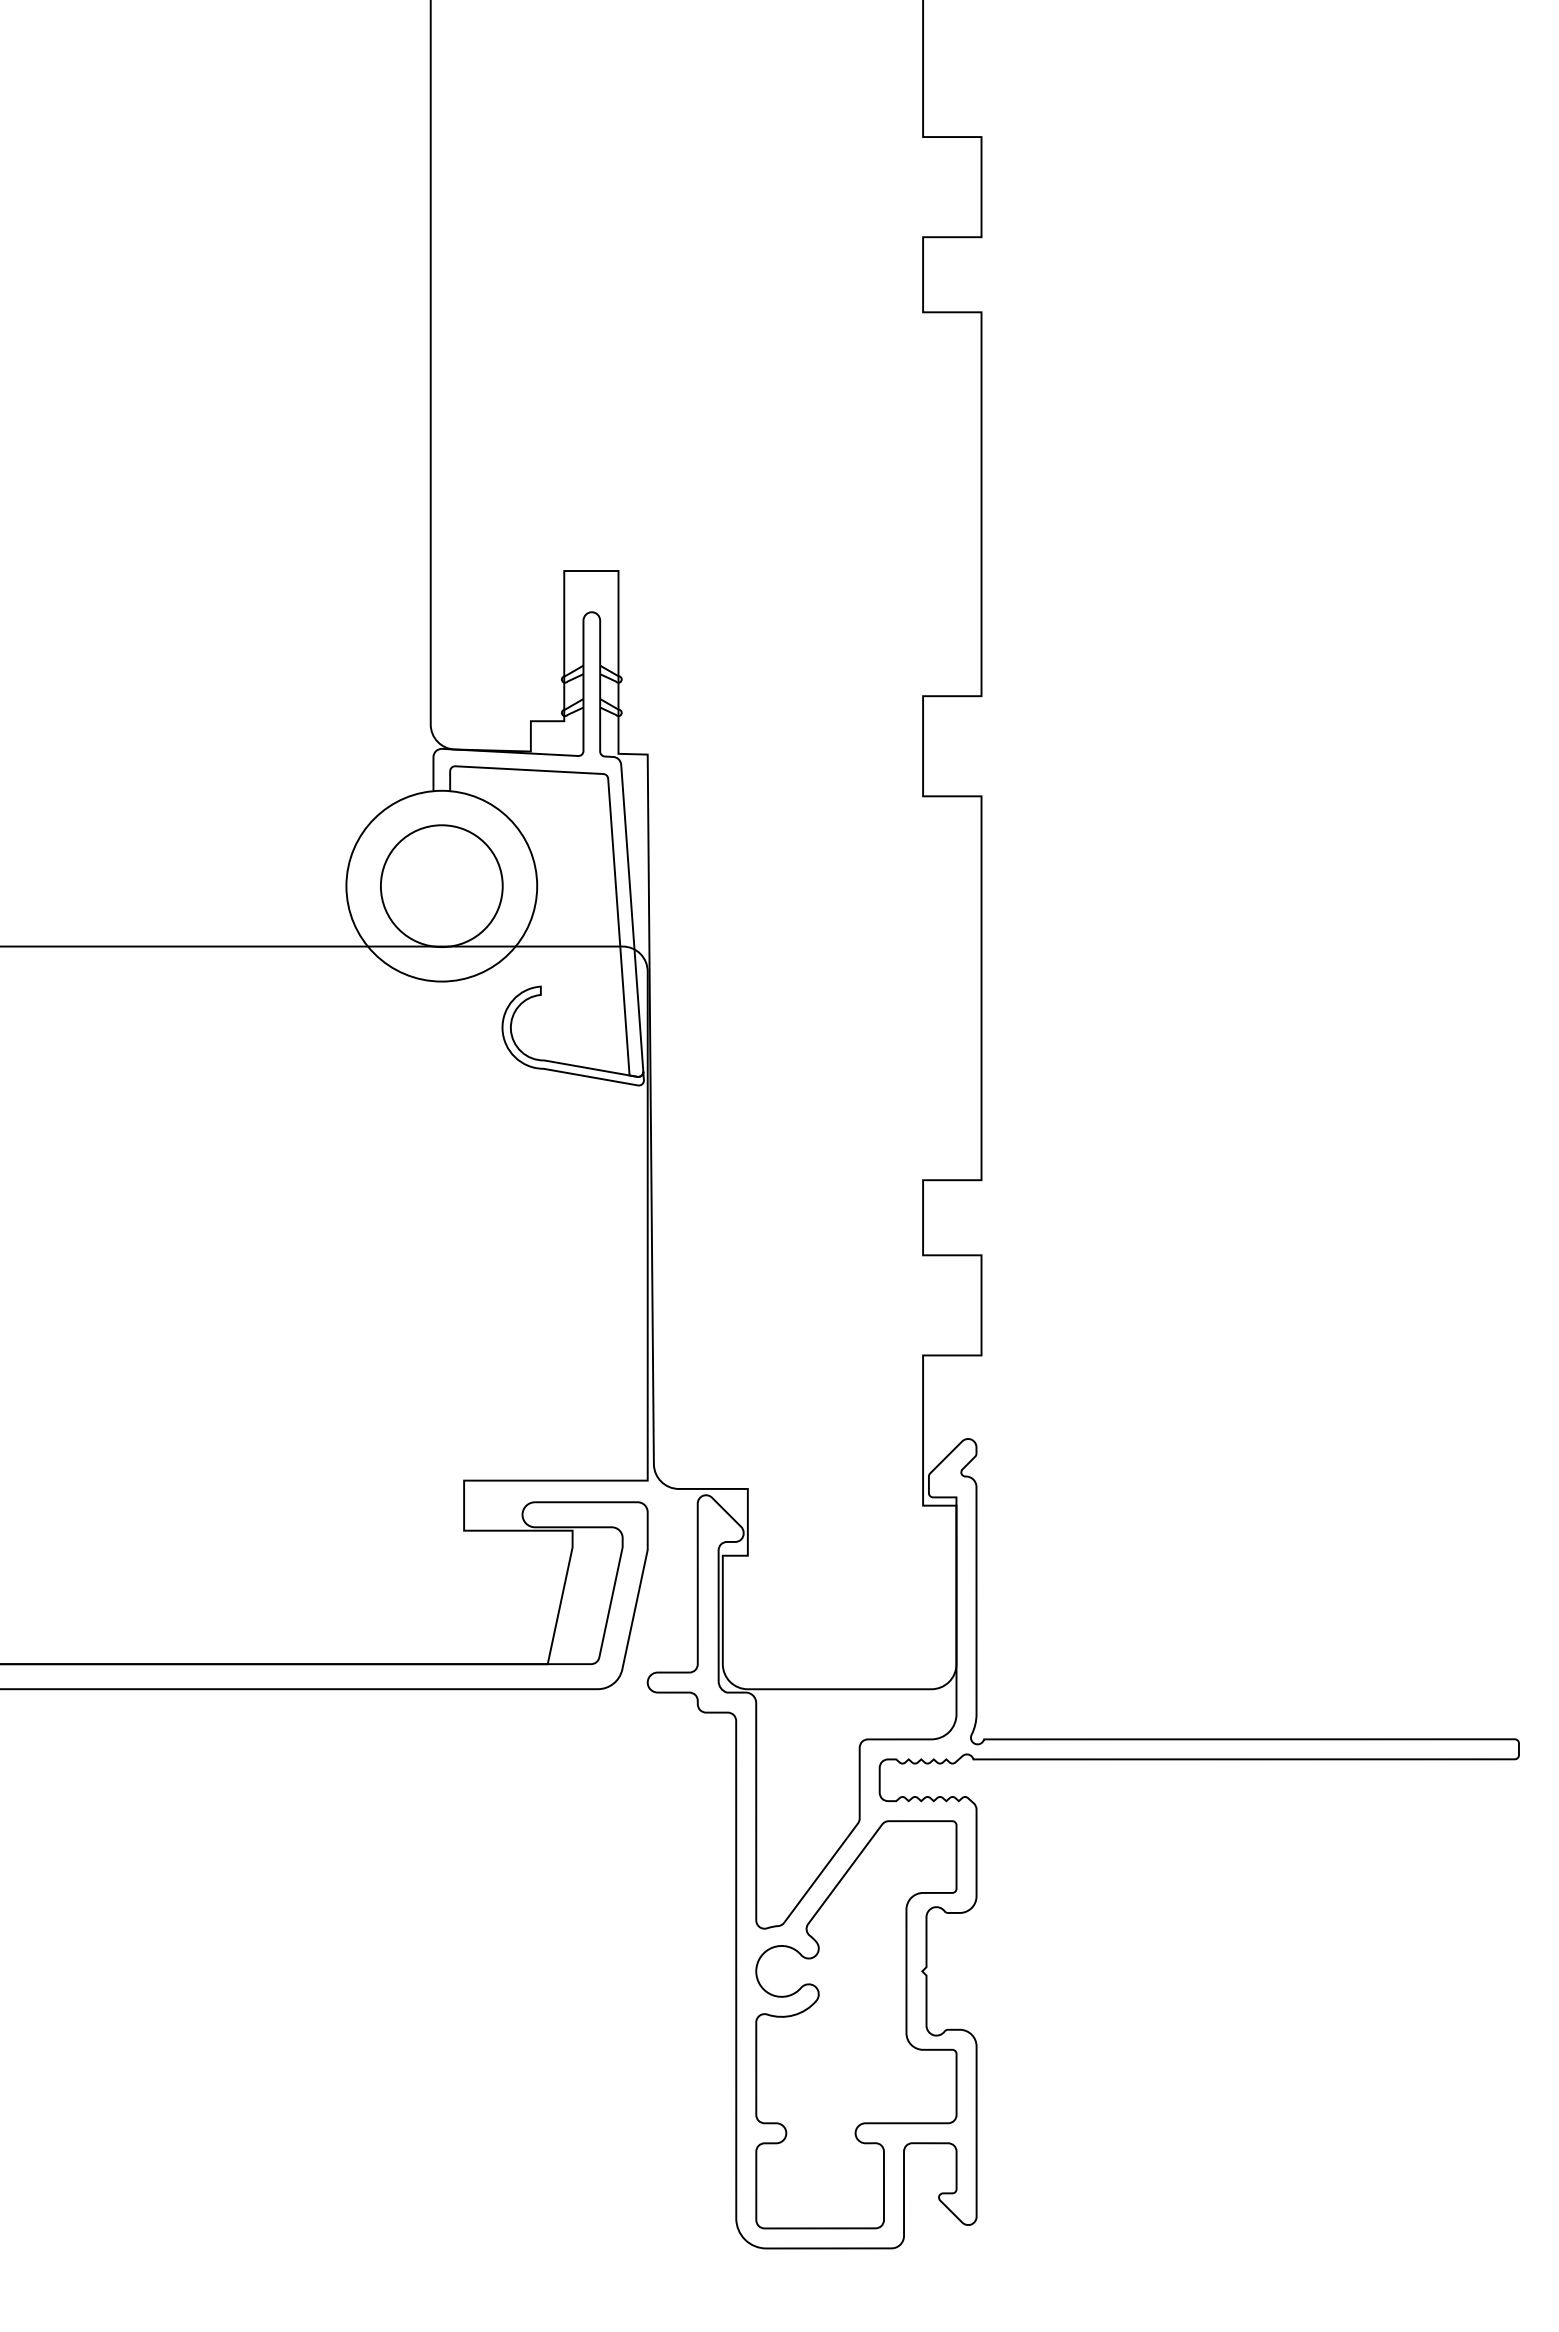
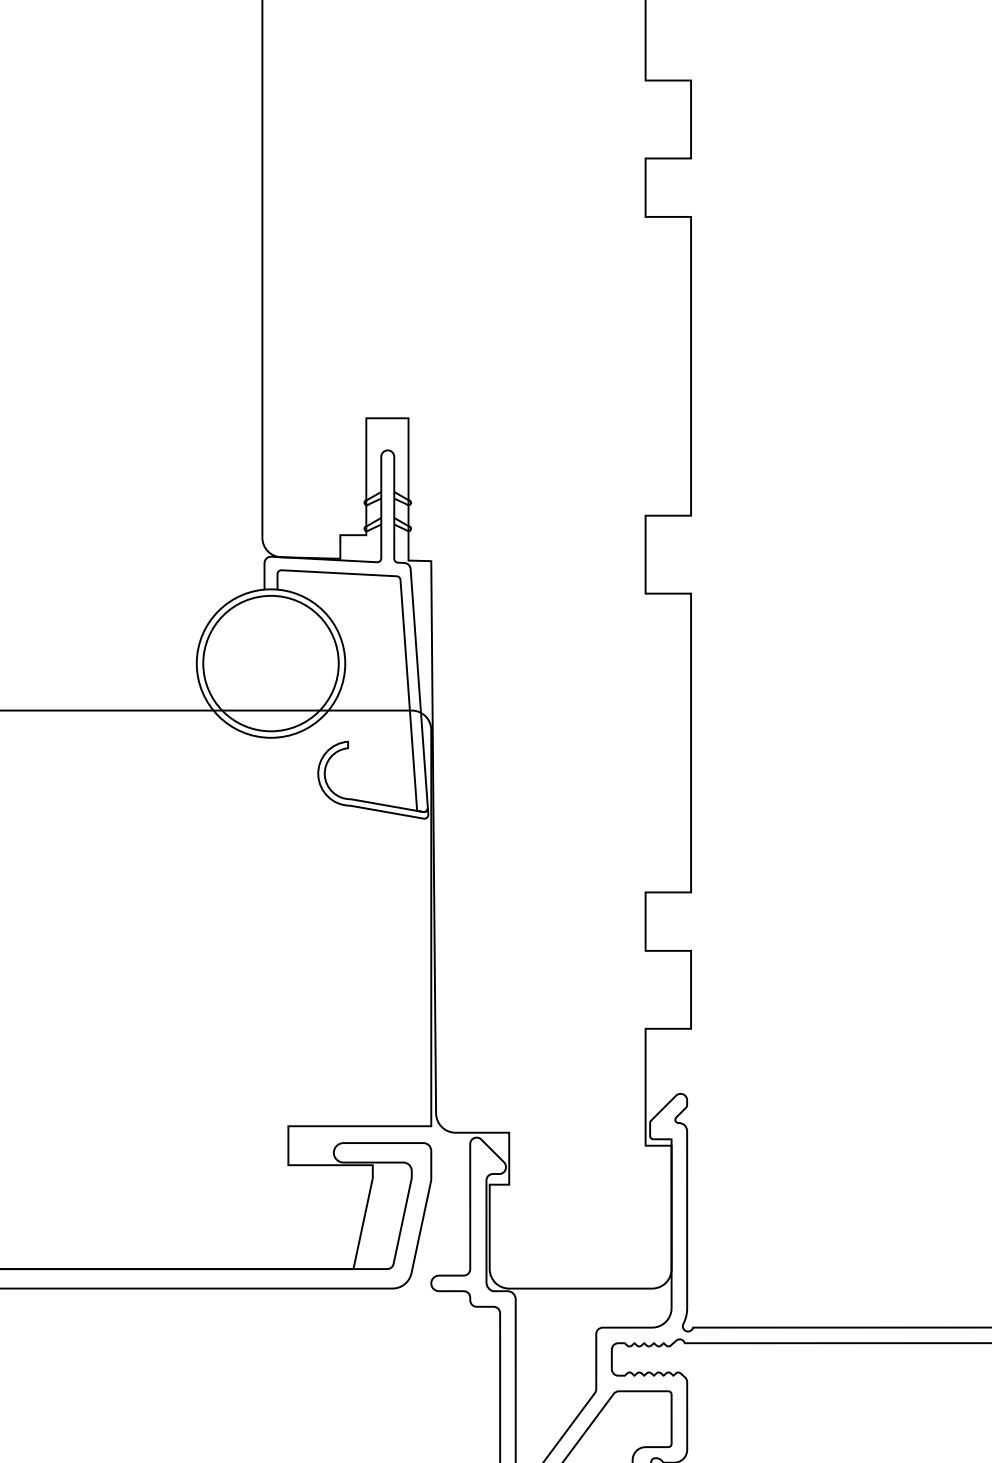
circle: (441, 886) -> (270, 663), size x1.43

